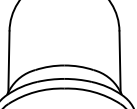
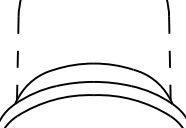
line: (8, 62) -> (17, 59), solid -> dashed
line: (120, 62) -> (170, 59), solid -> dashed

